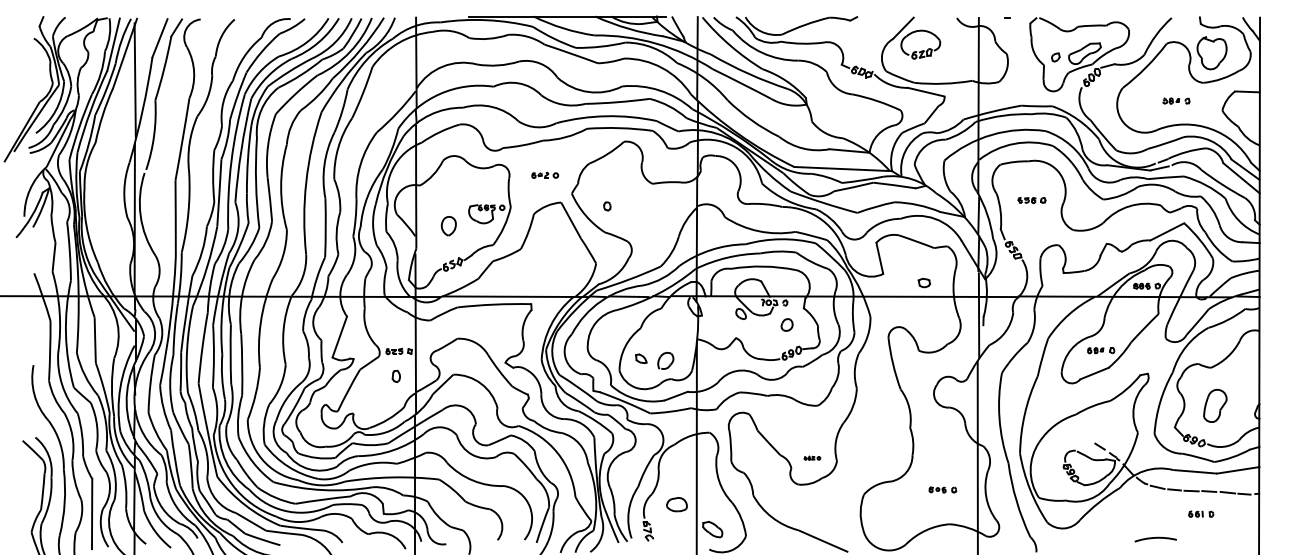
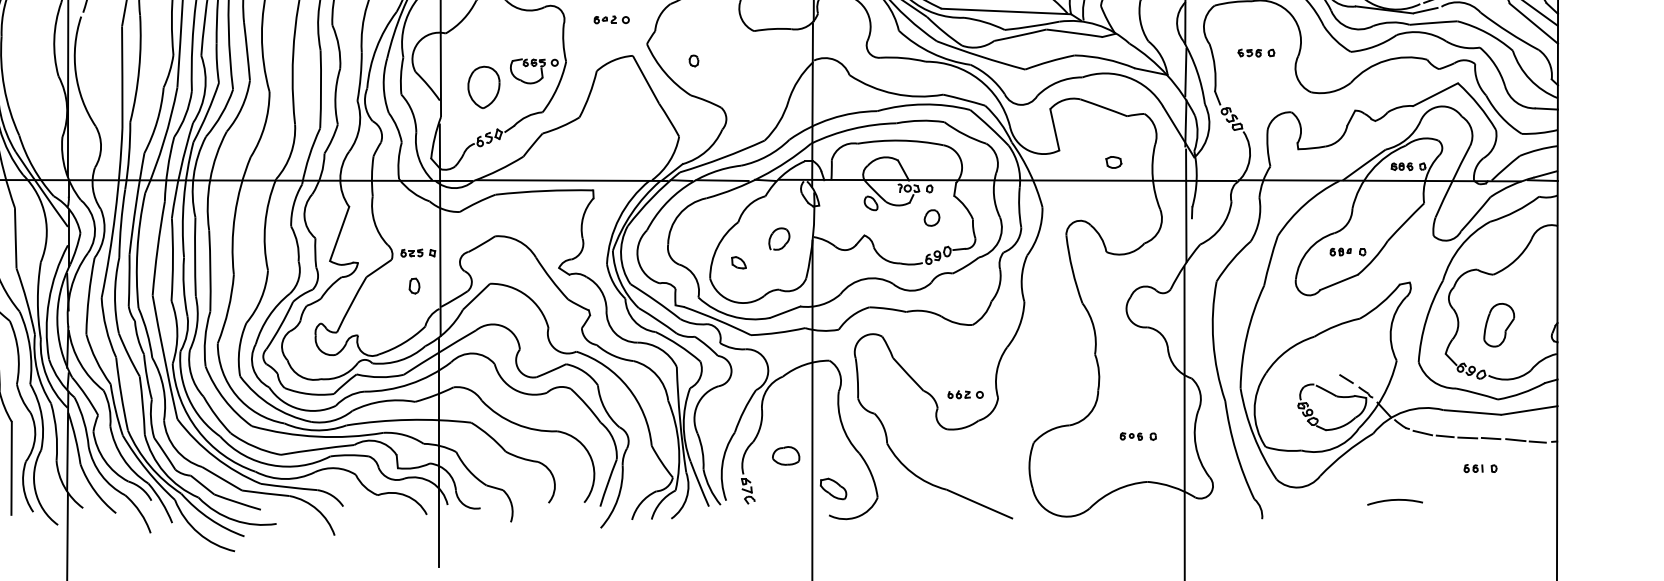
part: (448, 225) -> (483, 86), size x1.67
part: (665, 360) -> (778, 238), moved
part: (812, 457) -> (965, 393), size x1.67
arc: (1155, 538) -> (1394, 500), moved

